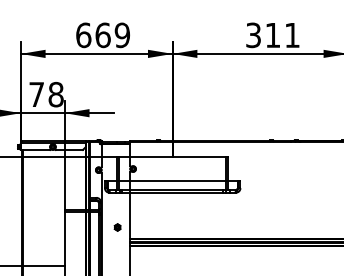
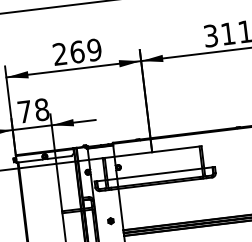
text: (83, 35) -> (59, 54), 669 -> 269

